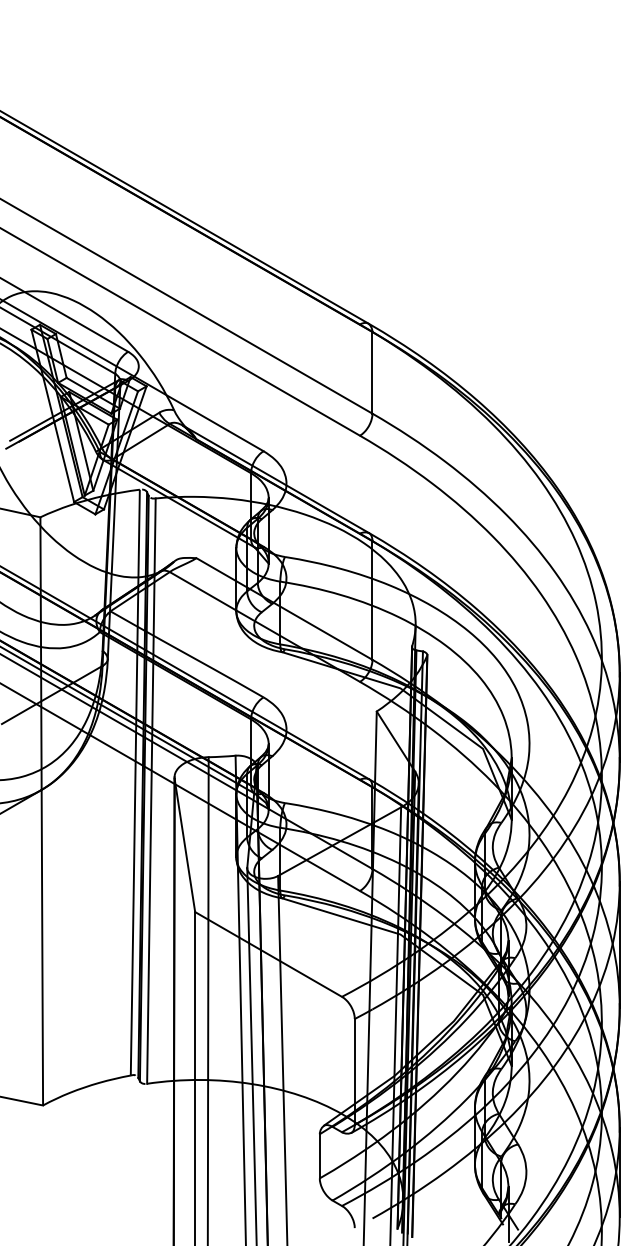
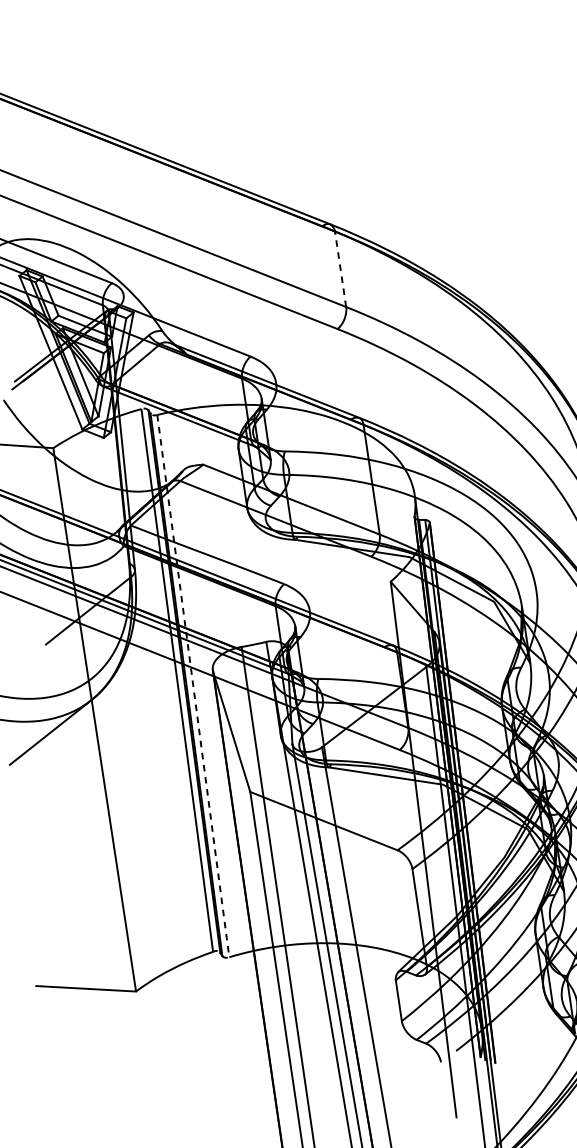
line: (372, 372) -> (340, 268), solid -> dashed
line: (151, 791) -> (193, 686), solid -> dashed

